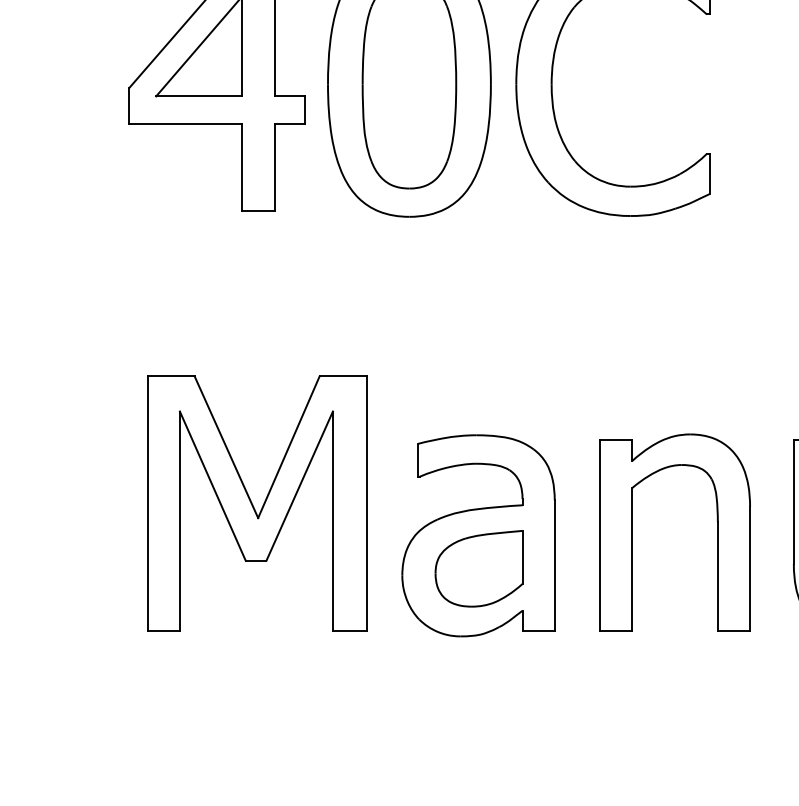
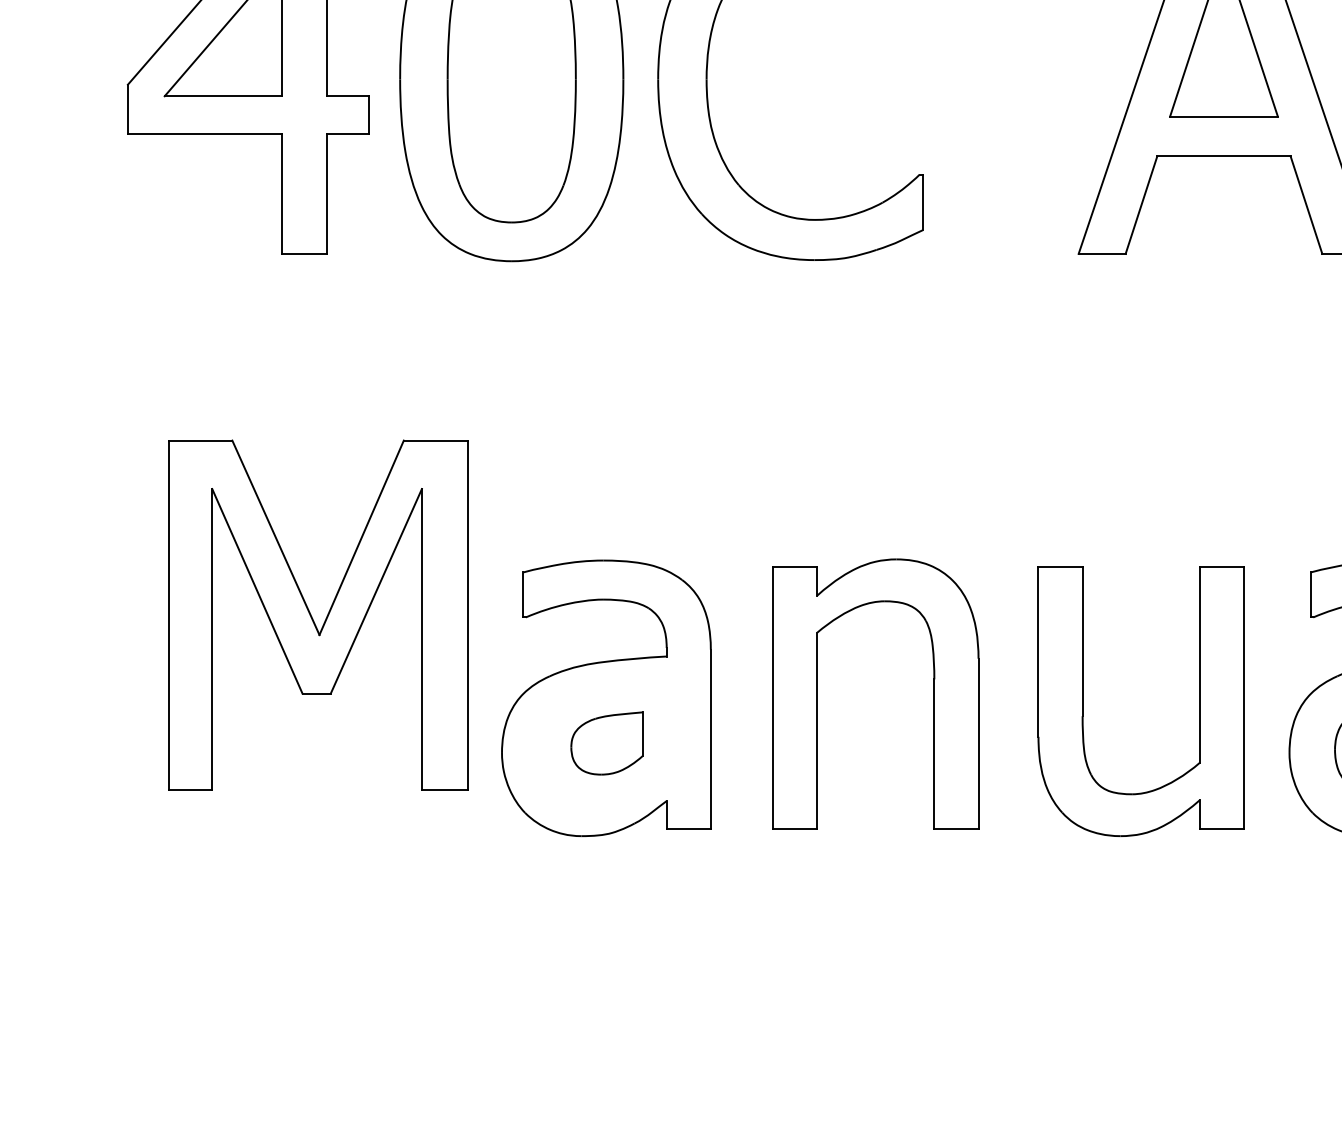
part: (253, 504) -> (312, 616), moved
part: (478, 568) -> (606, 743), size x0.6

